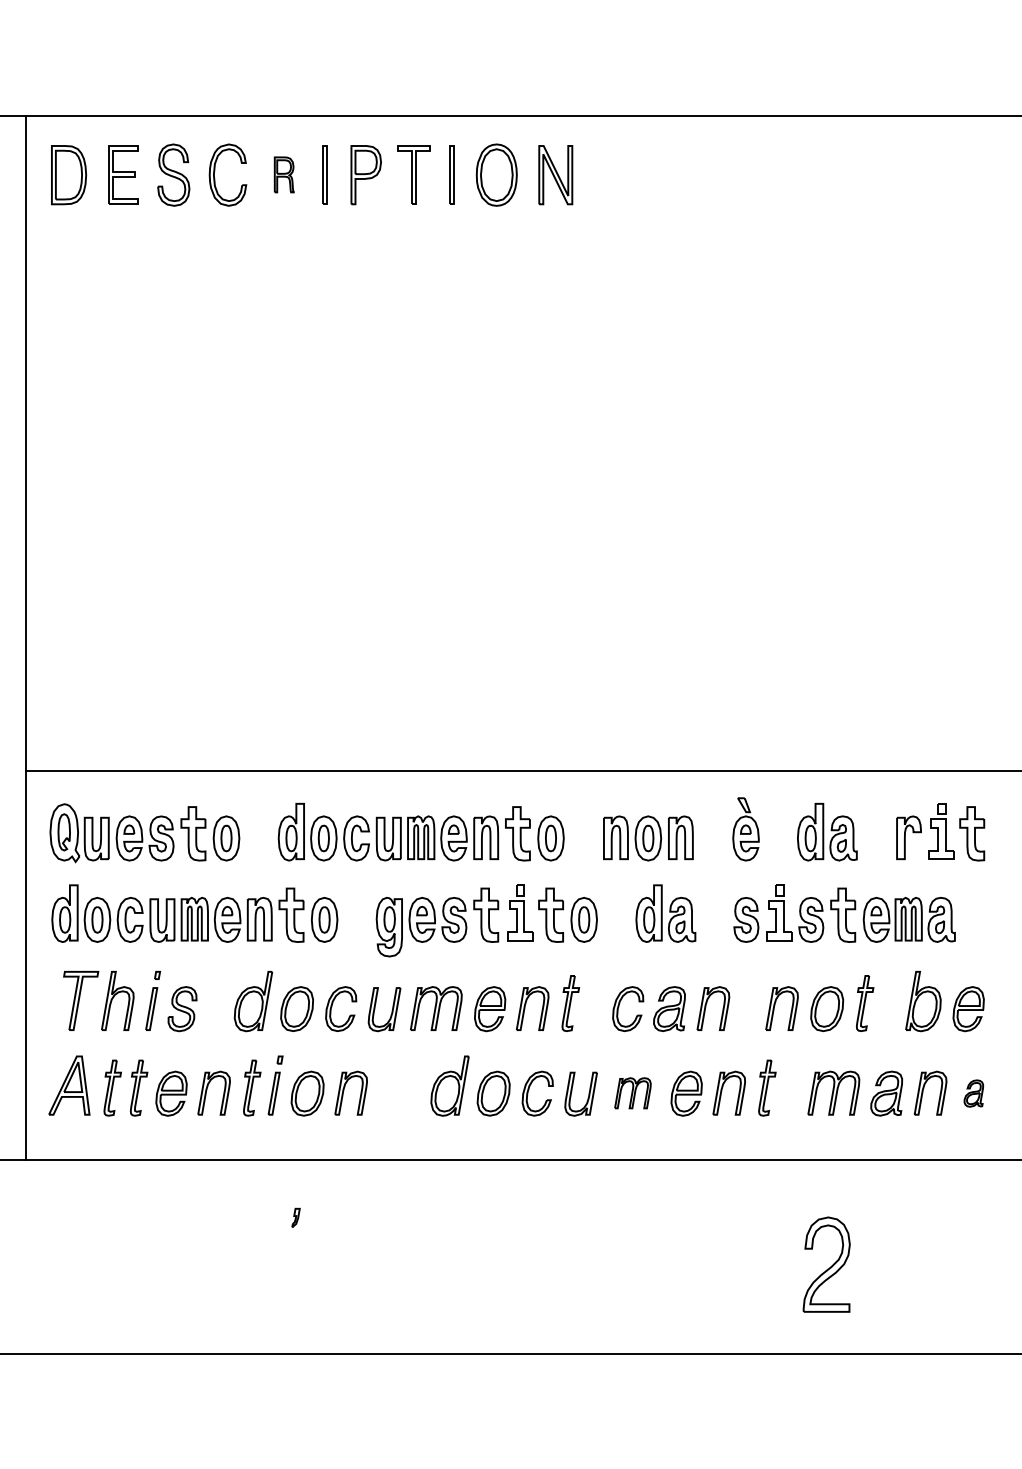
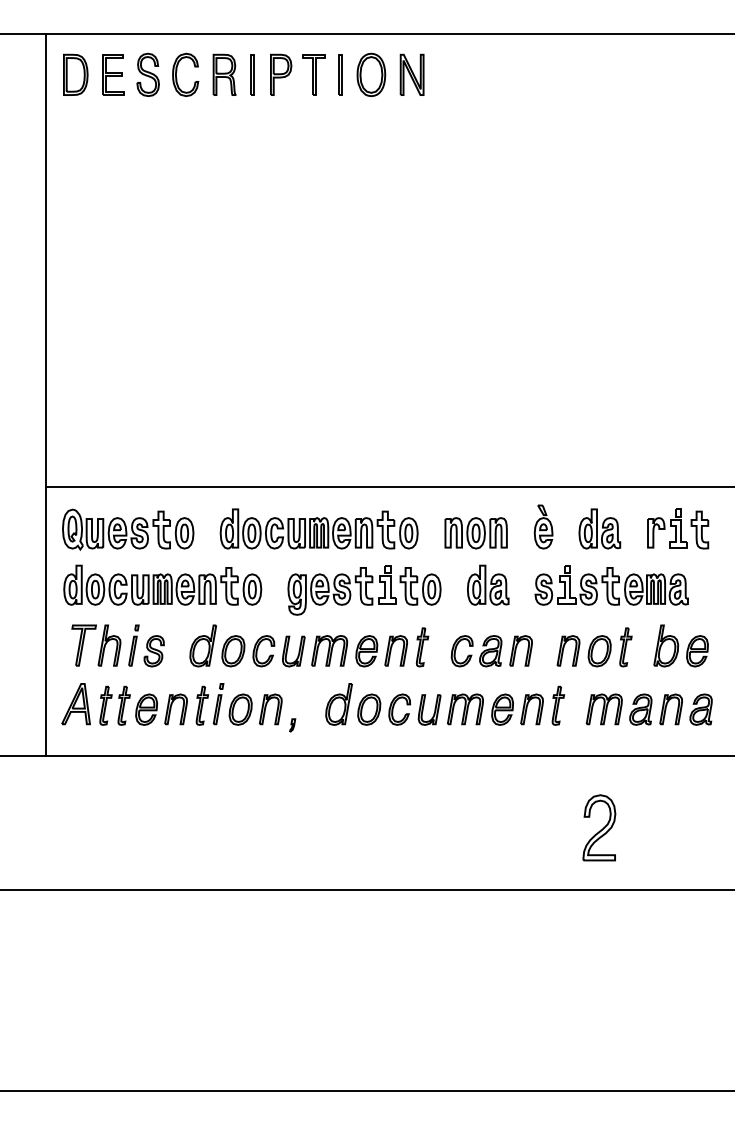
part: (284, 174) -> (224, 74), size x1.67
part: (632, 1093) -> (465, 709), size x1.43
part: (973, 1093) -> (700, 709), size x1.67
part: (295, 1217) -> (292, 725), moved

